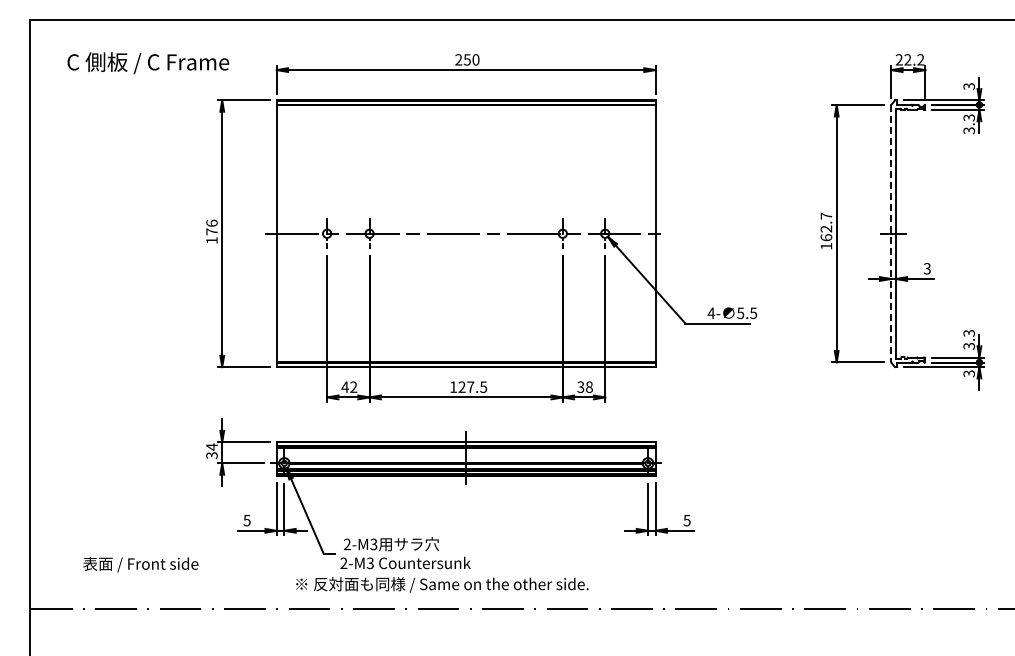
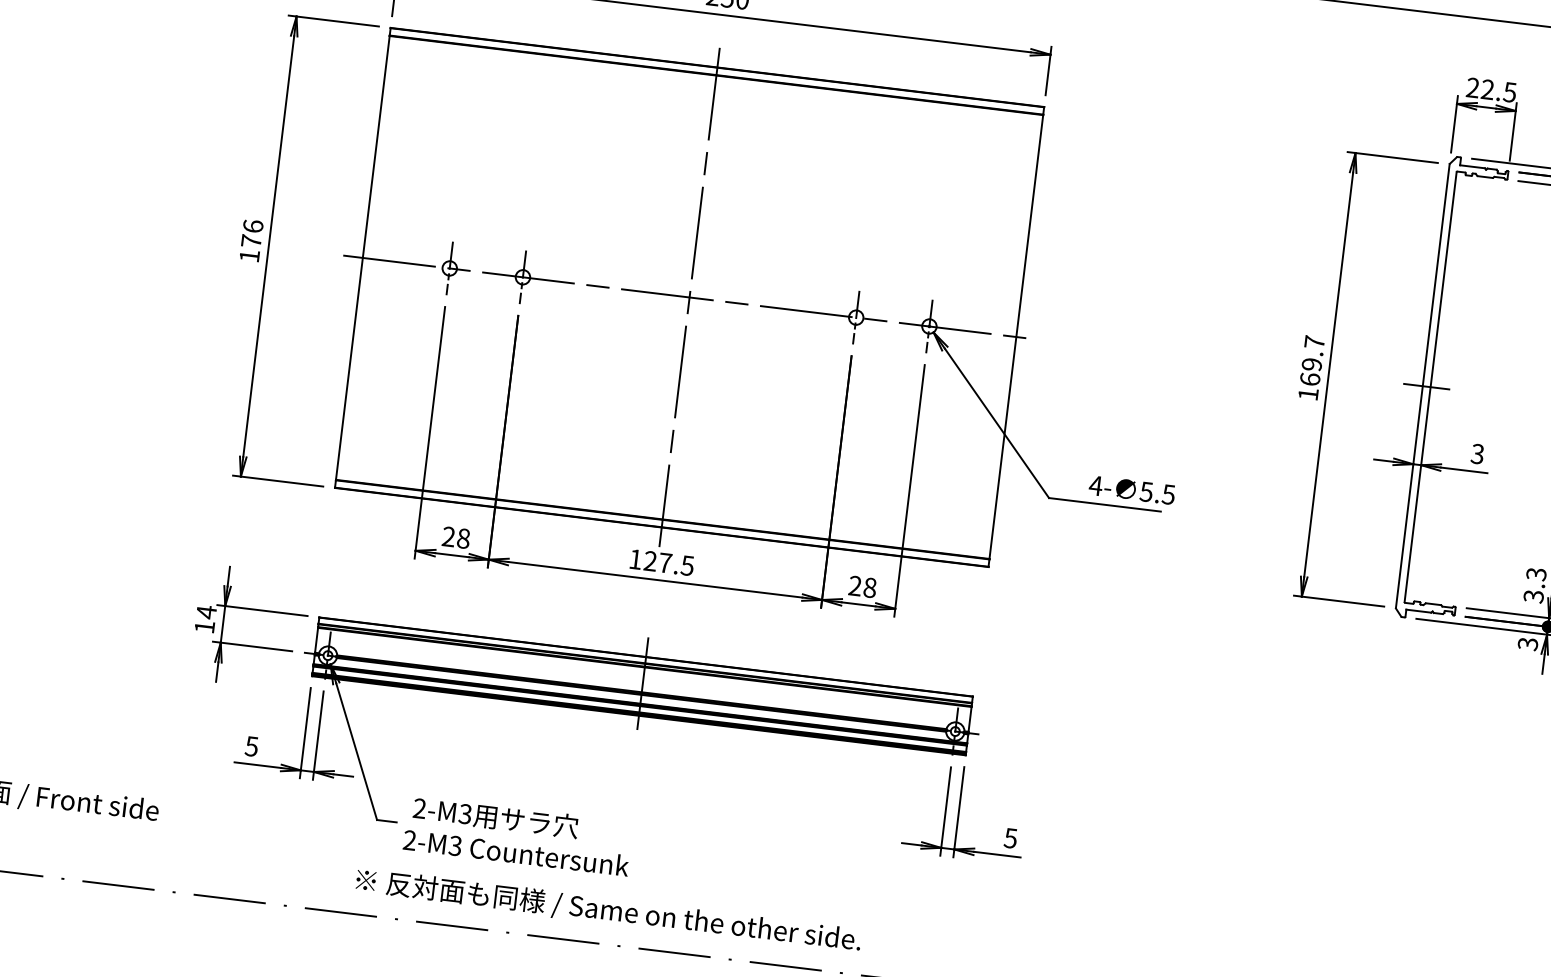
text: (920, 59) -> (1509, 91), 22.2 -> 22.5
text: (826, 228) -> (1312, 363), 162.7 -> 169.7
line: (466, 233) -> (690, 297), added
line: (891, 233) -> (1423, 385), dashed -> solid
text: (349, 386) -> (456, 536), 42 -> 28
text: (580, 387) -> (854, 586), 38 -> 28
text: (211, 455) -> (203, 626), 34 -> 14
text: (442, 584) -> (608, 910), moved

